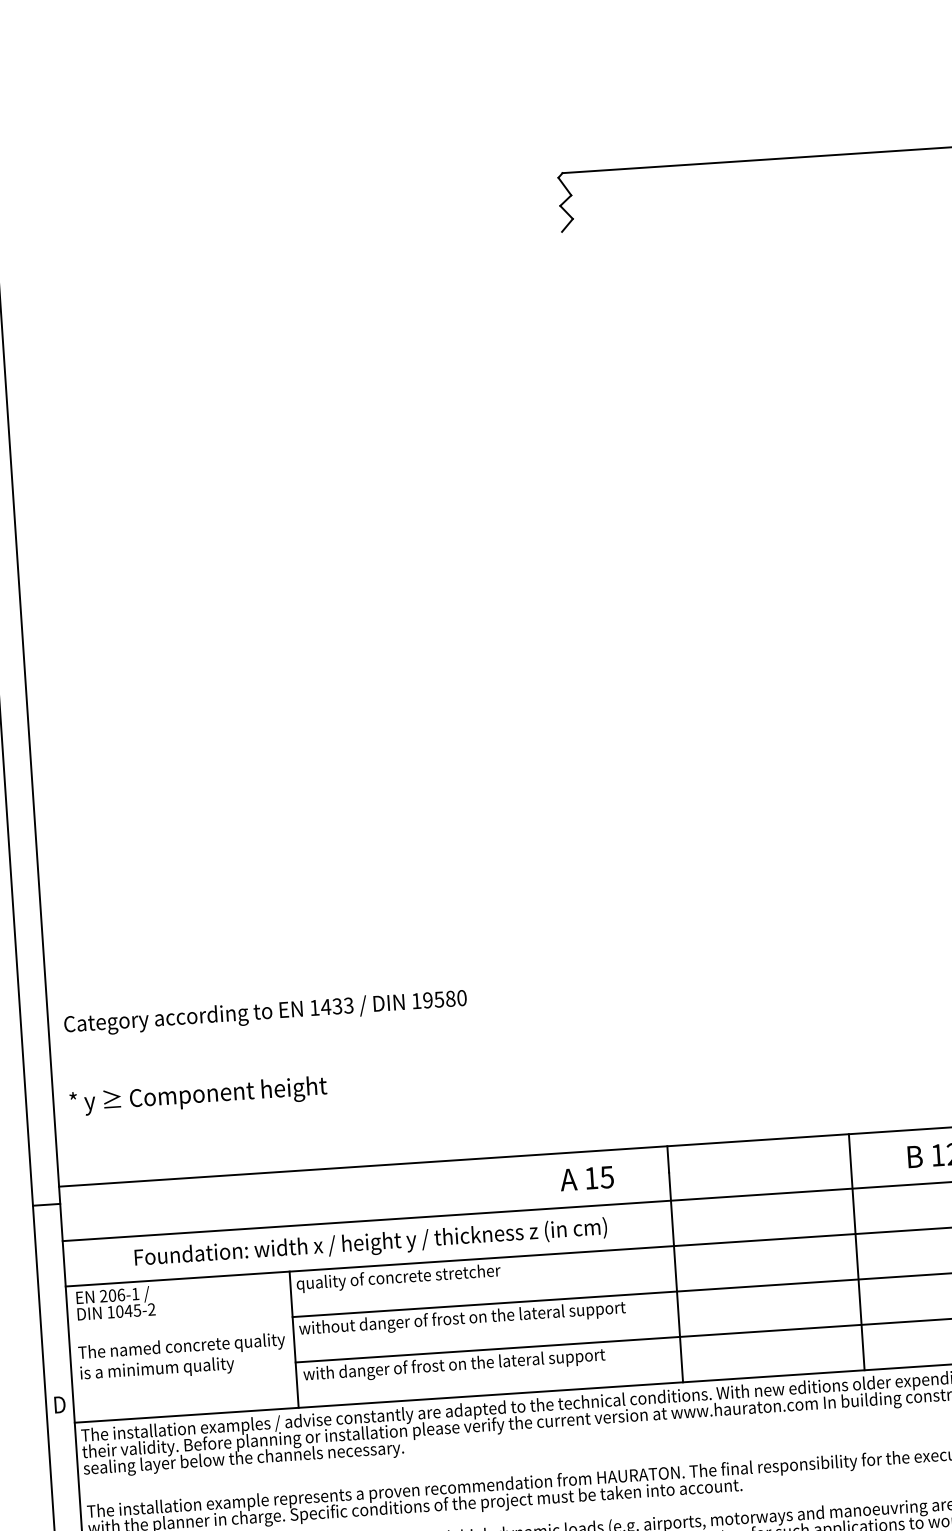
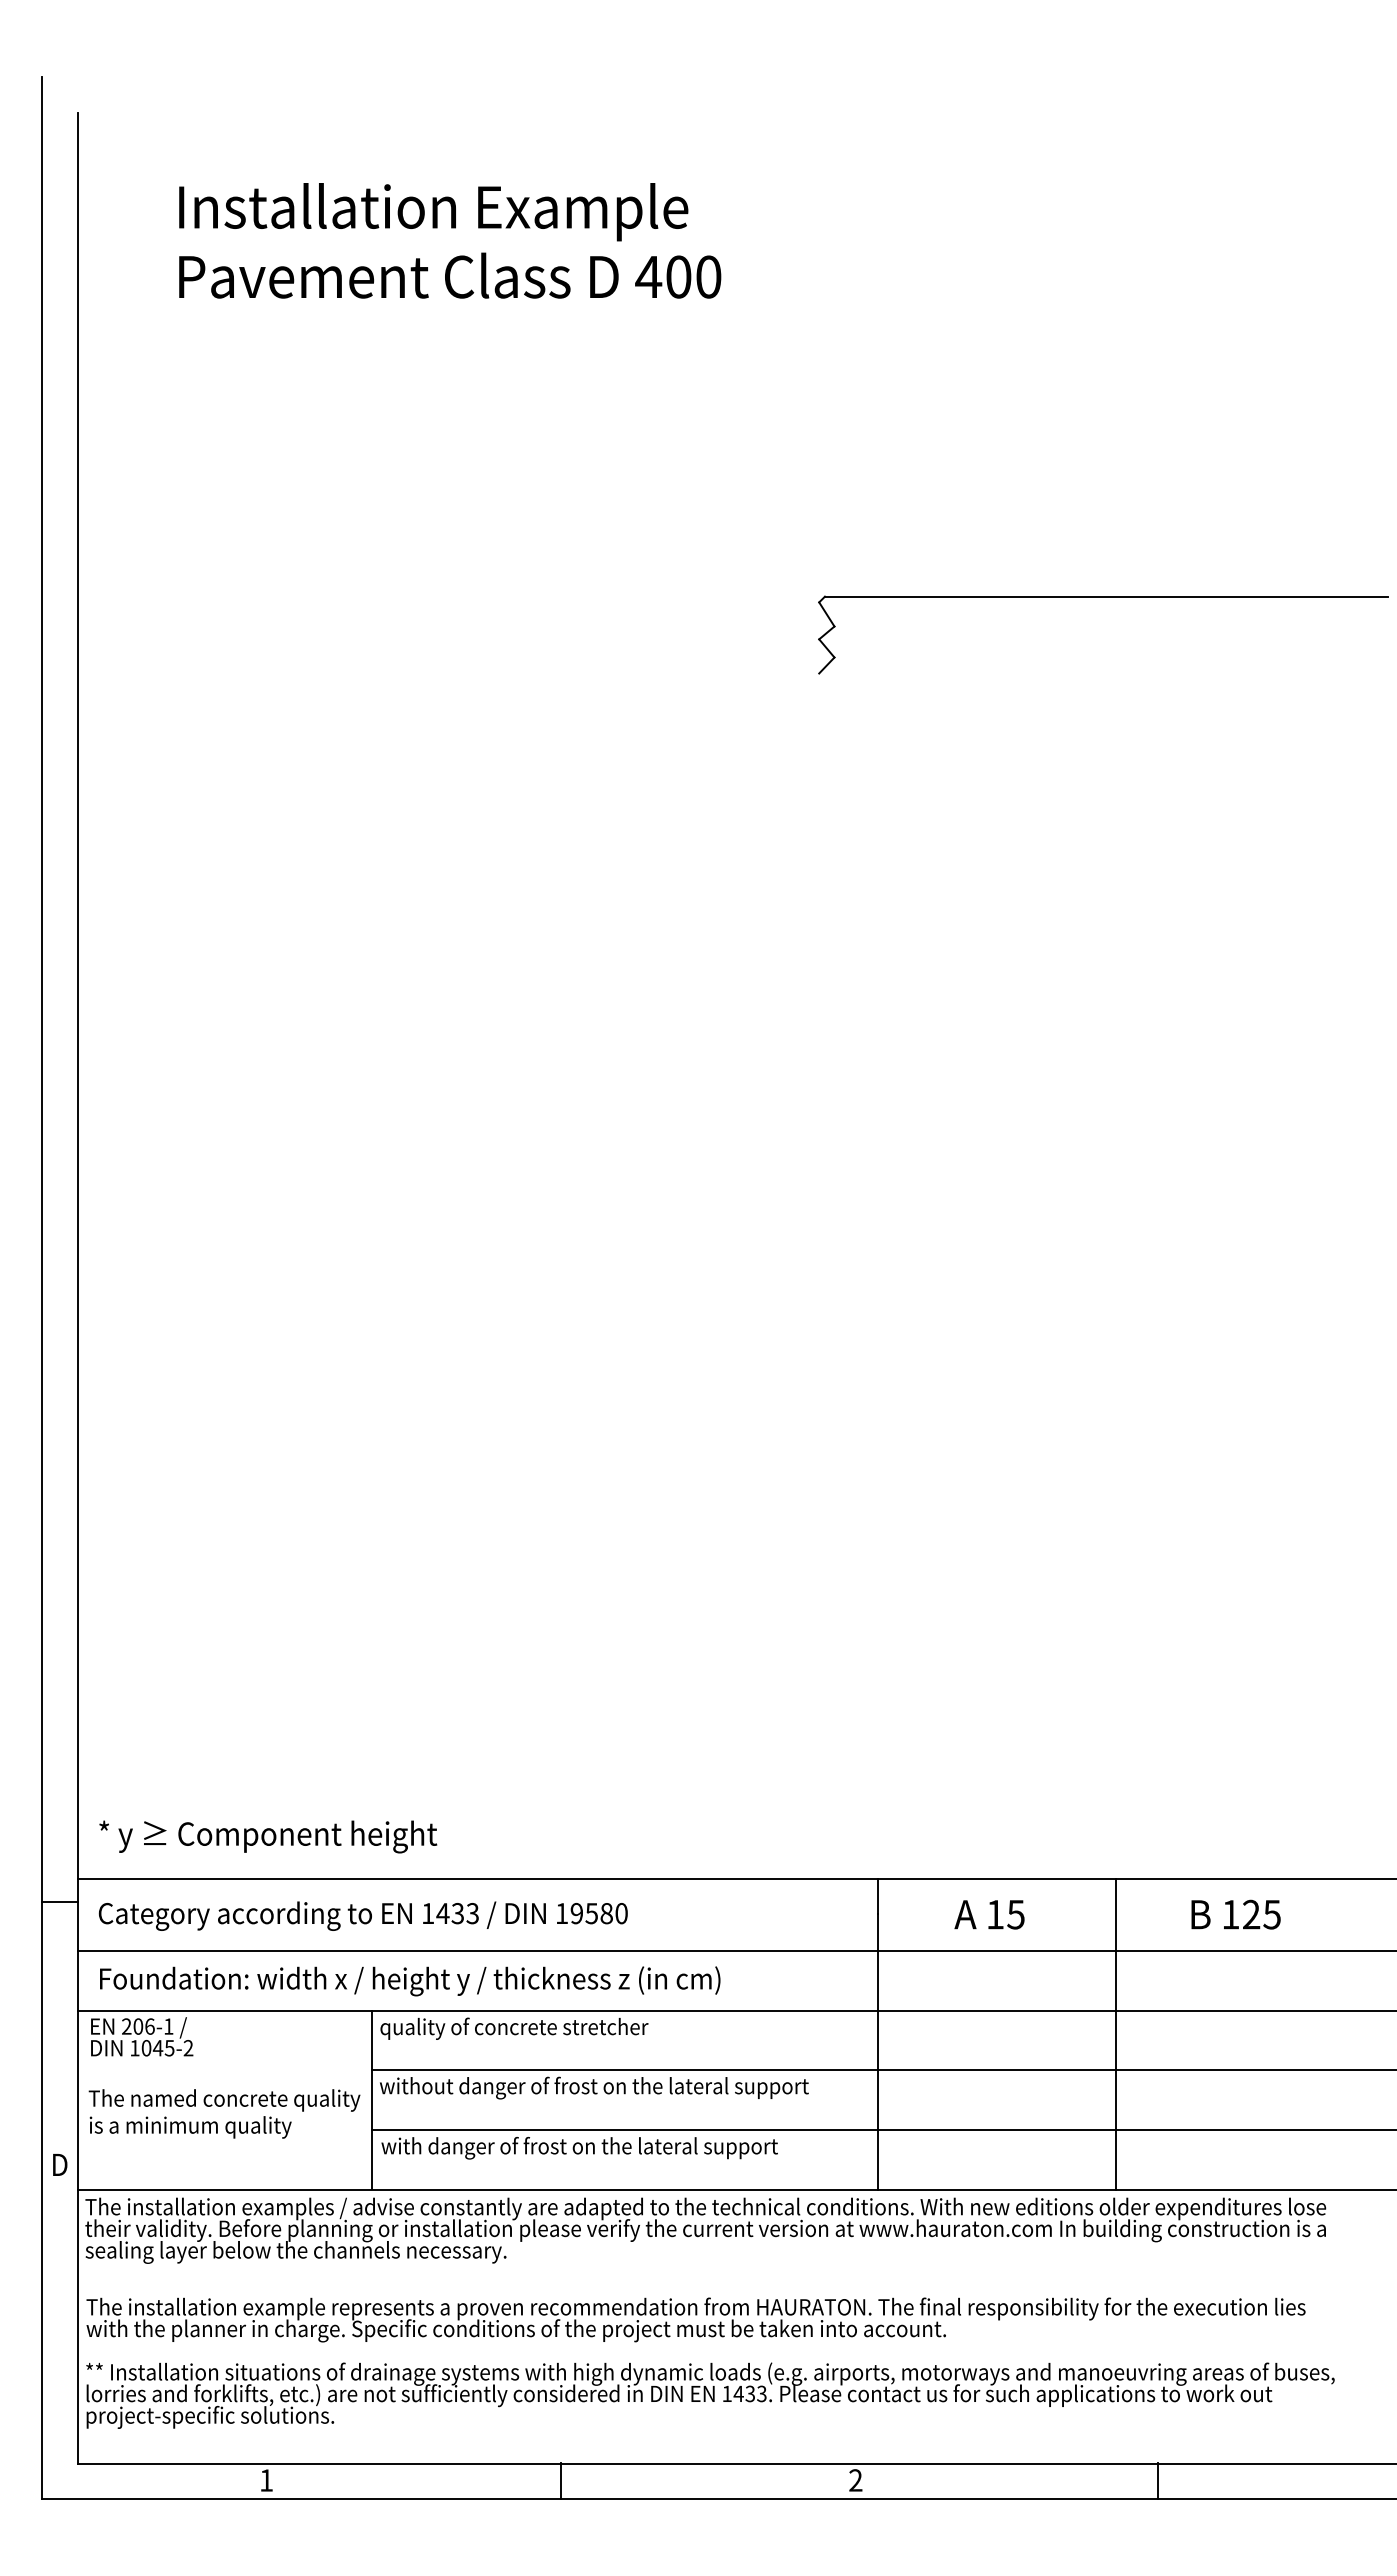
text: (264, 1012) -> (362, 1915), moved
text: (198, 1095) -> (268, 1836), moved
text: (586, 1178) -> (989, 1914), moved
text: (371, 1243) -> (410, 1981), moved

